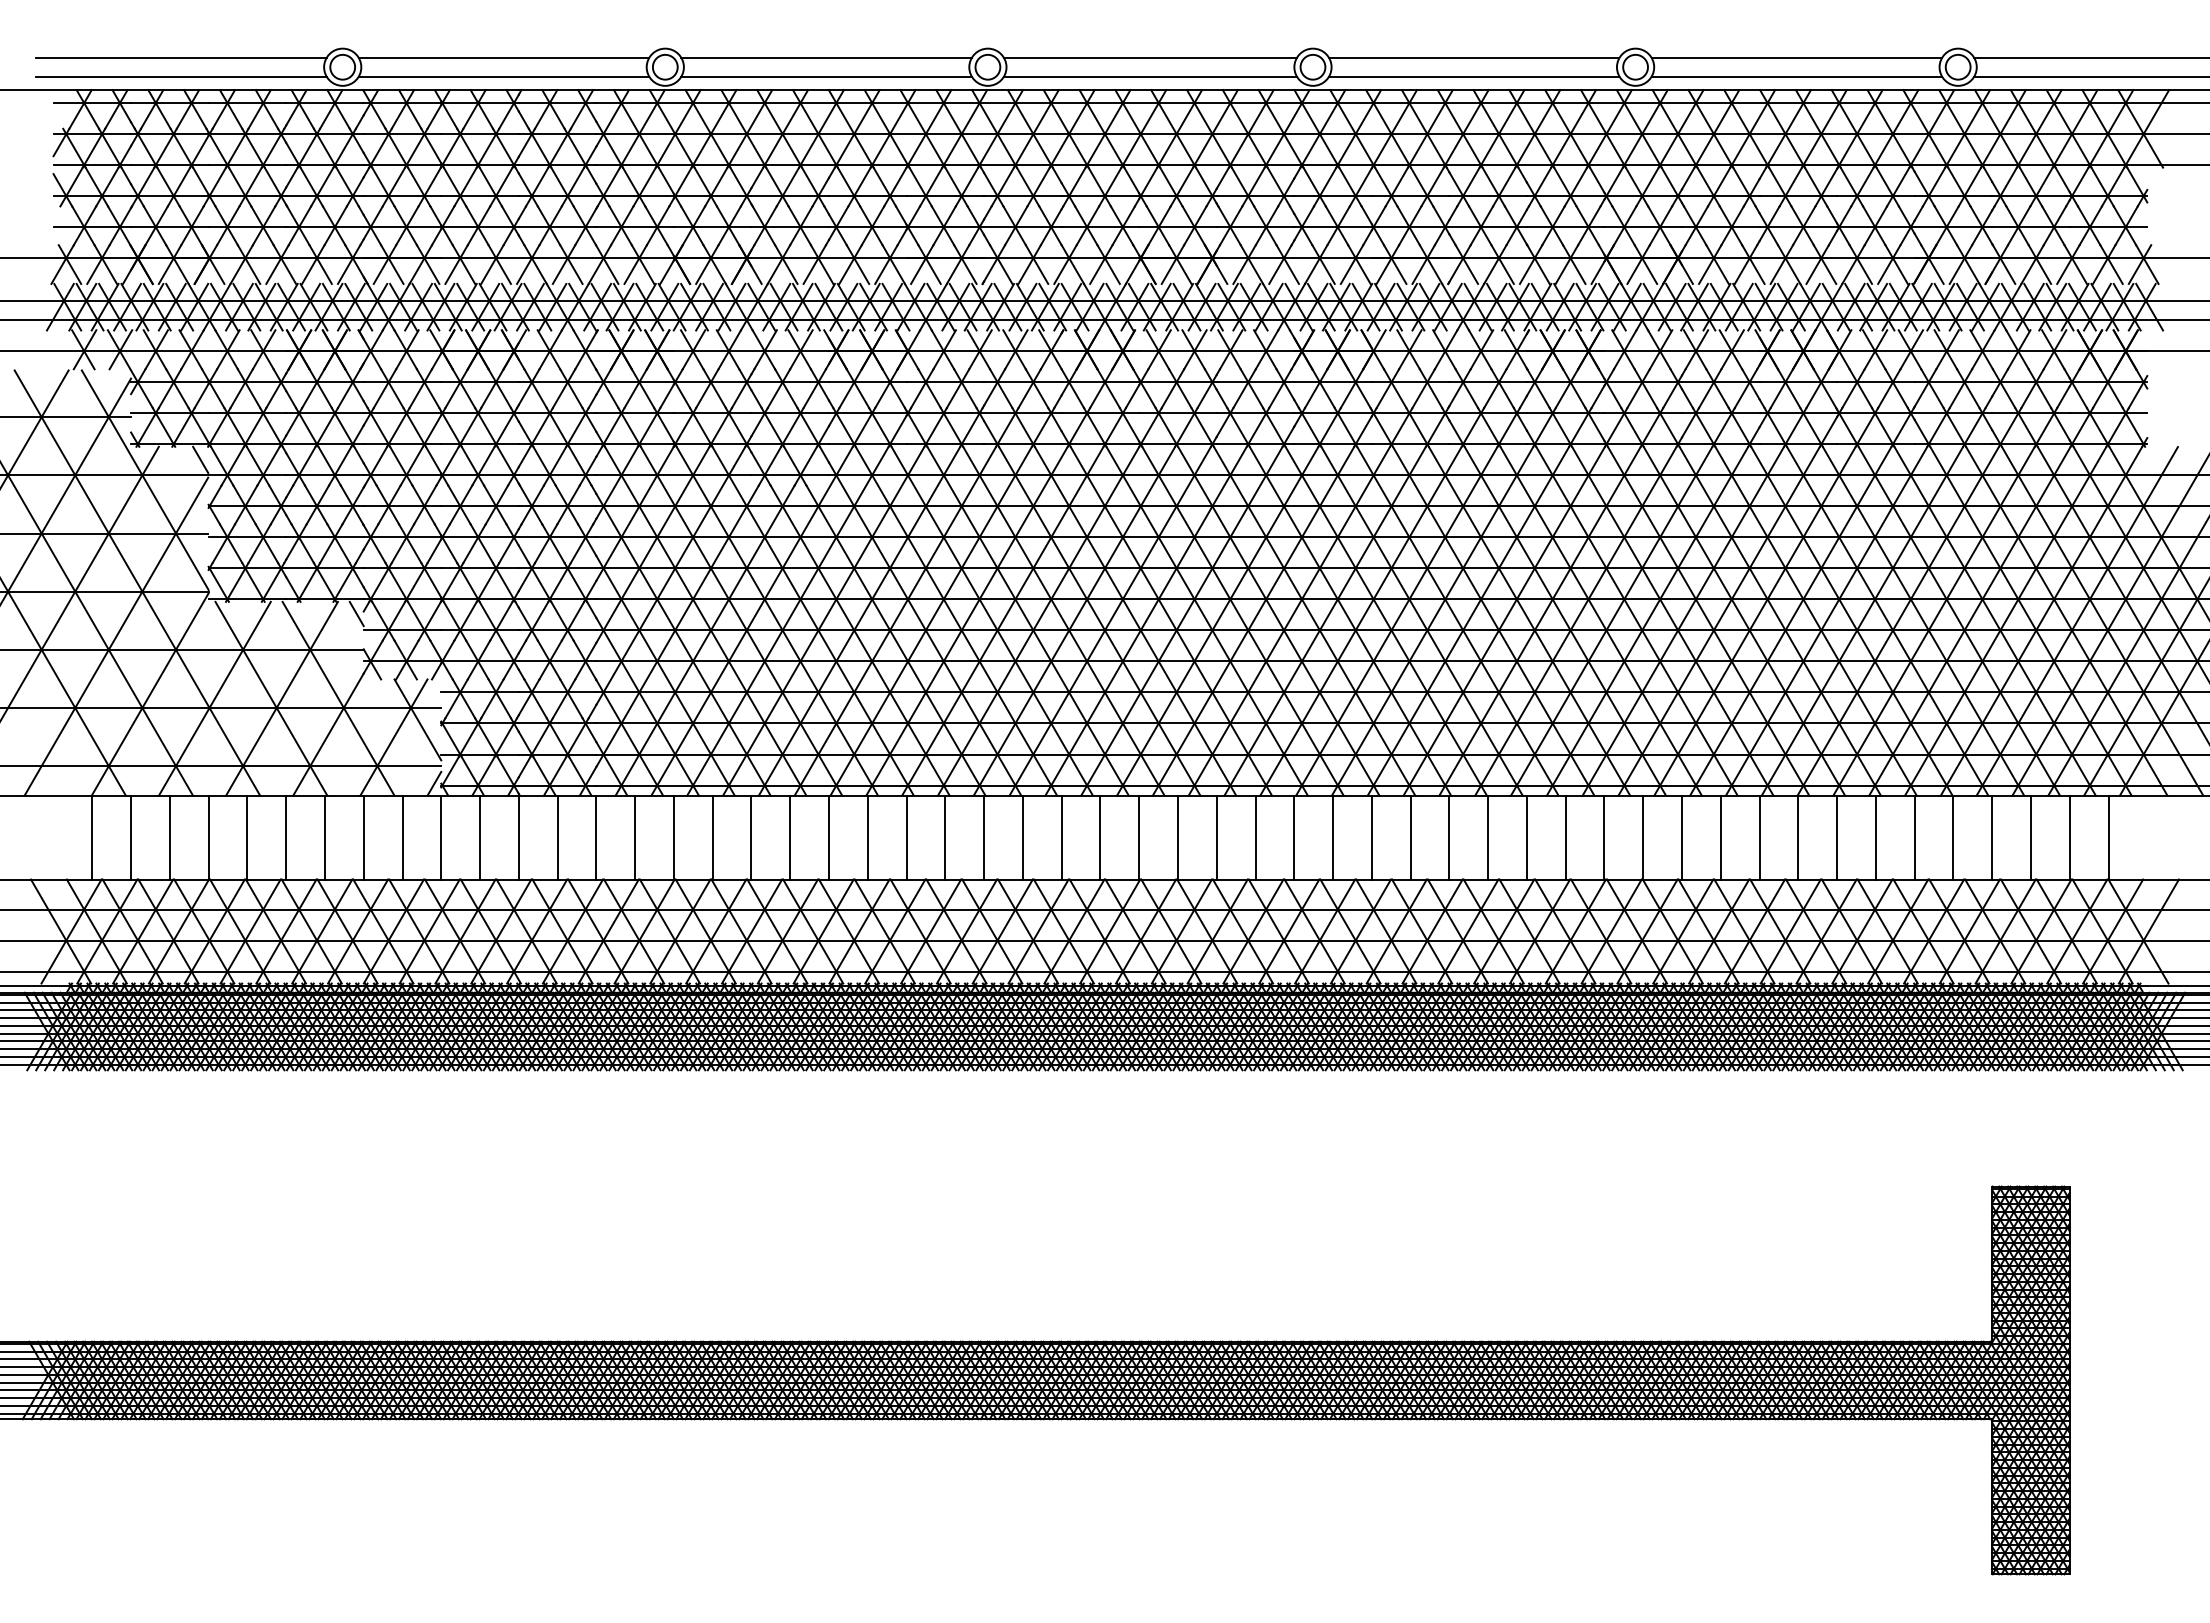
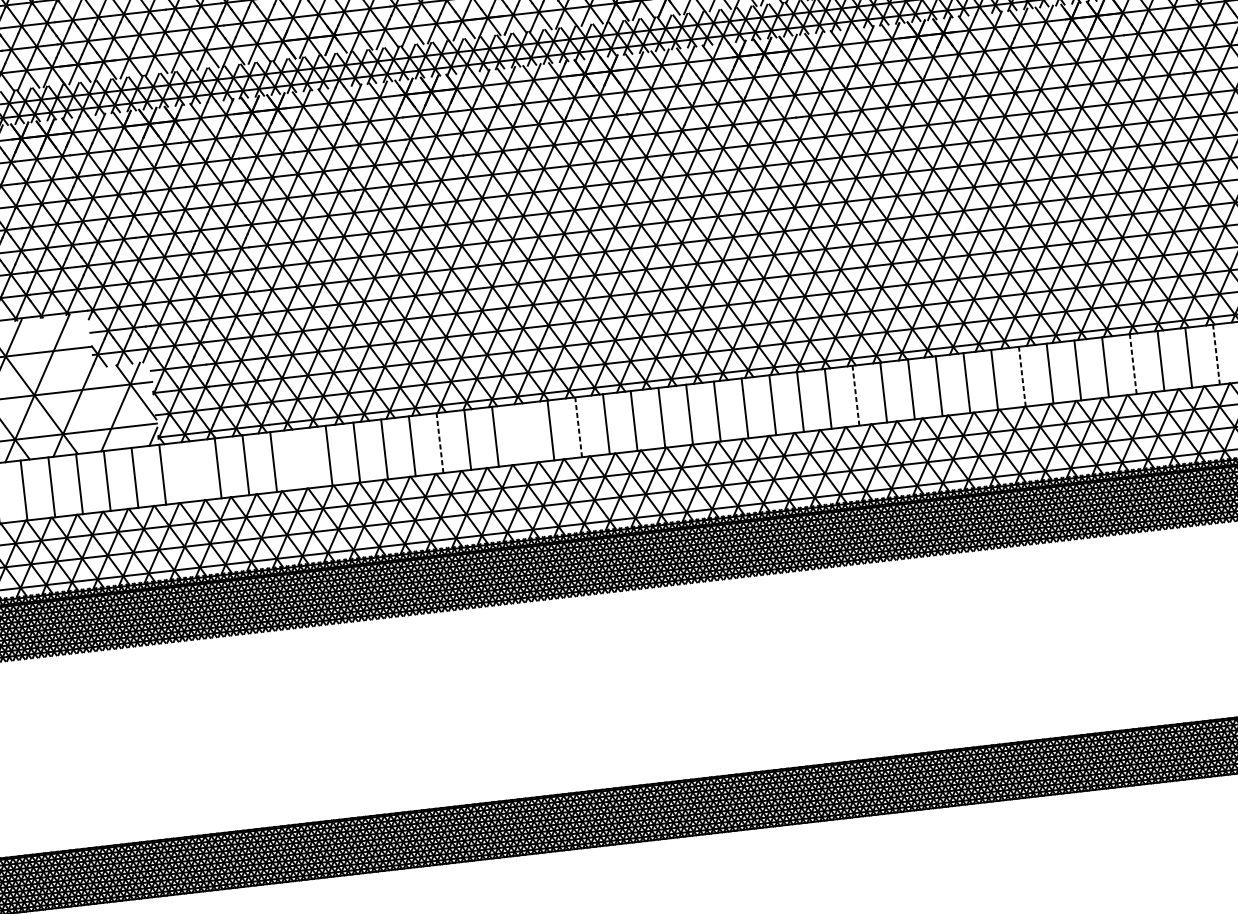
line: (356, 613) -> (83, 321), removed
line: (338, 698) -> (77, 383), removed
line: (480, 837) -> (190, 471), removed
line: (635, 837) -> (301, 458), removed
line: (829, 837) -> (440, 442), solid -> dashed
line: (945, 837) -> (523, 433), removed
line: (1022, 837) -> (578, 427), solid -> dashed
line: (1410, 837) -> (855, 395), solid -> dashed
line: (1643, 837) -> (1022, 376), solid -> dashed
line: (1798, 837) -> (1133, 364), solid -> dashed
line: (1914, 837) -> (1216, 354), solid -> dashed

